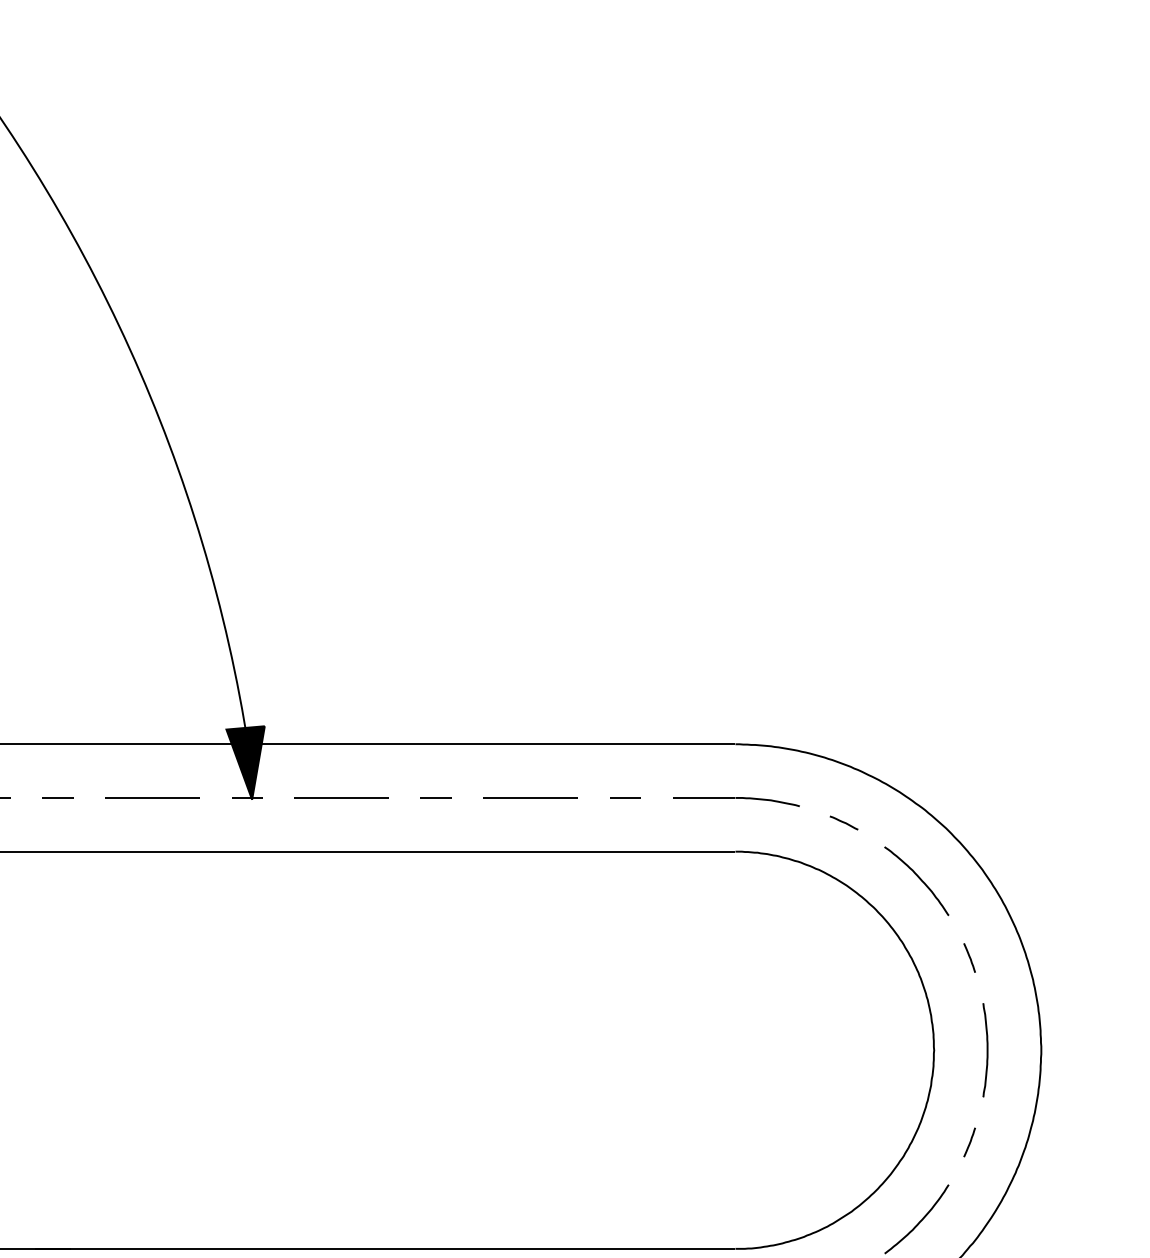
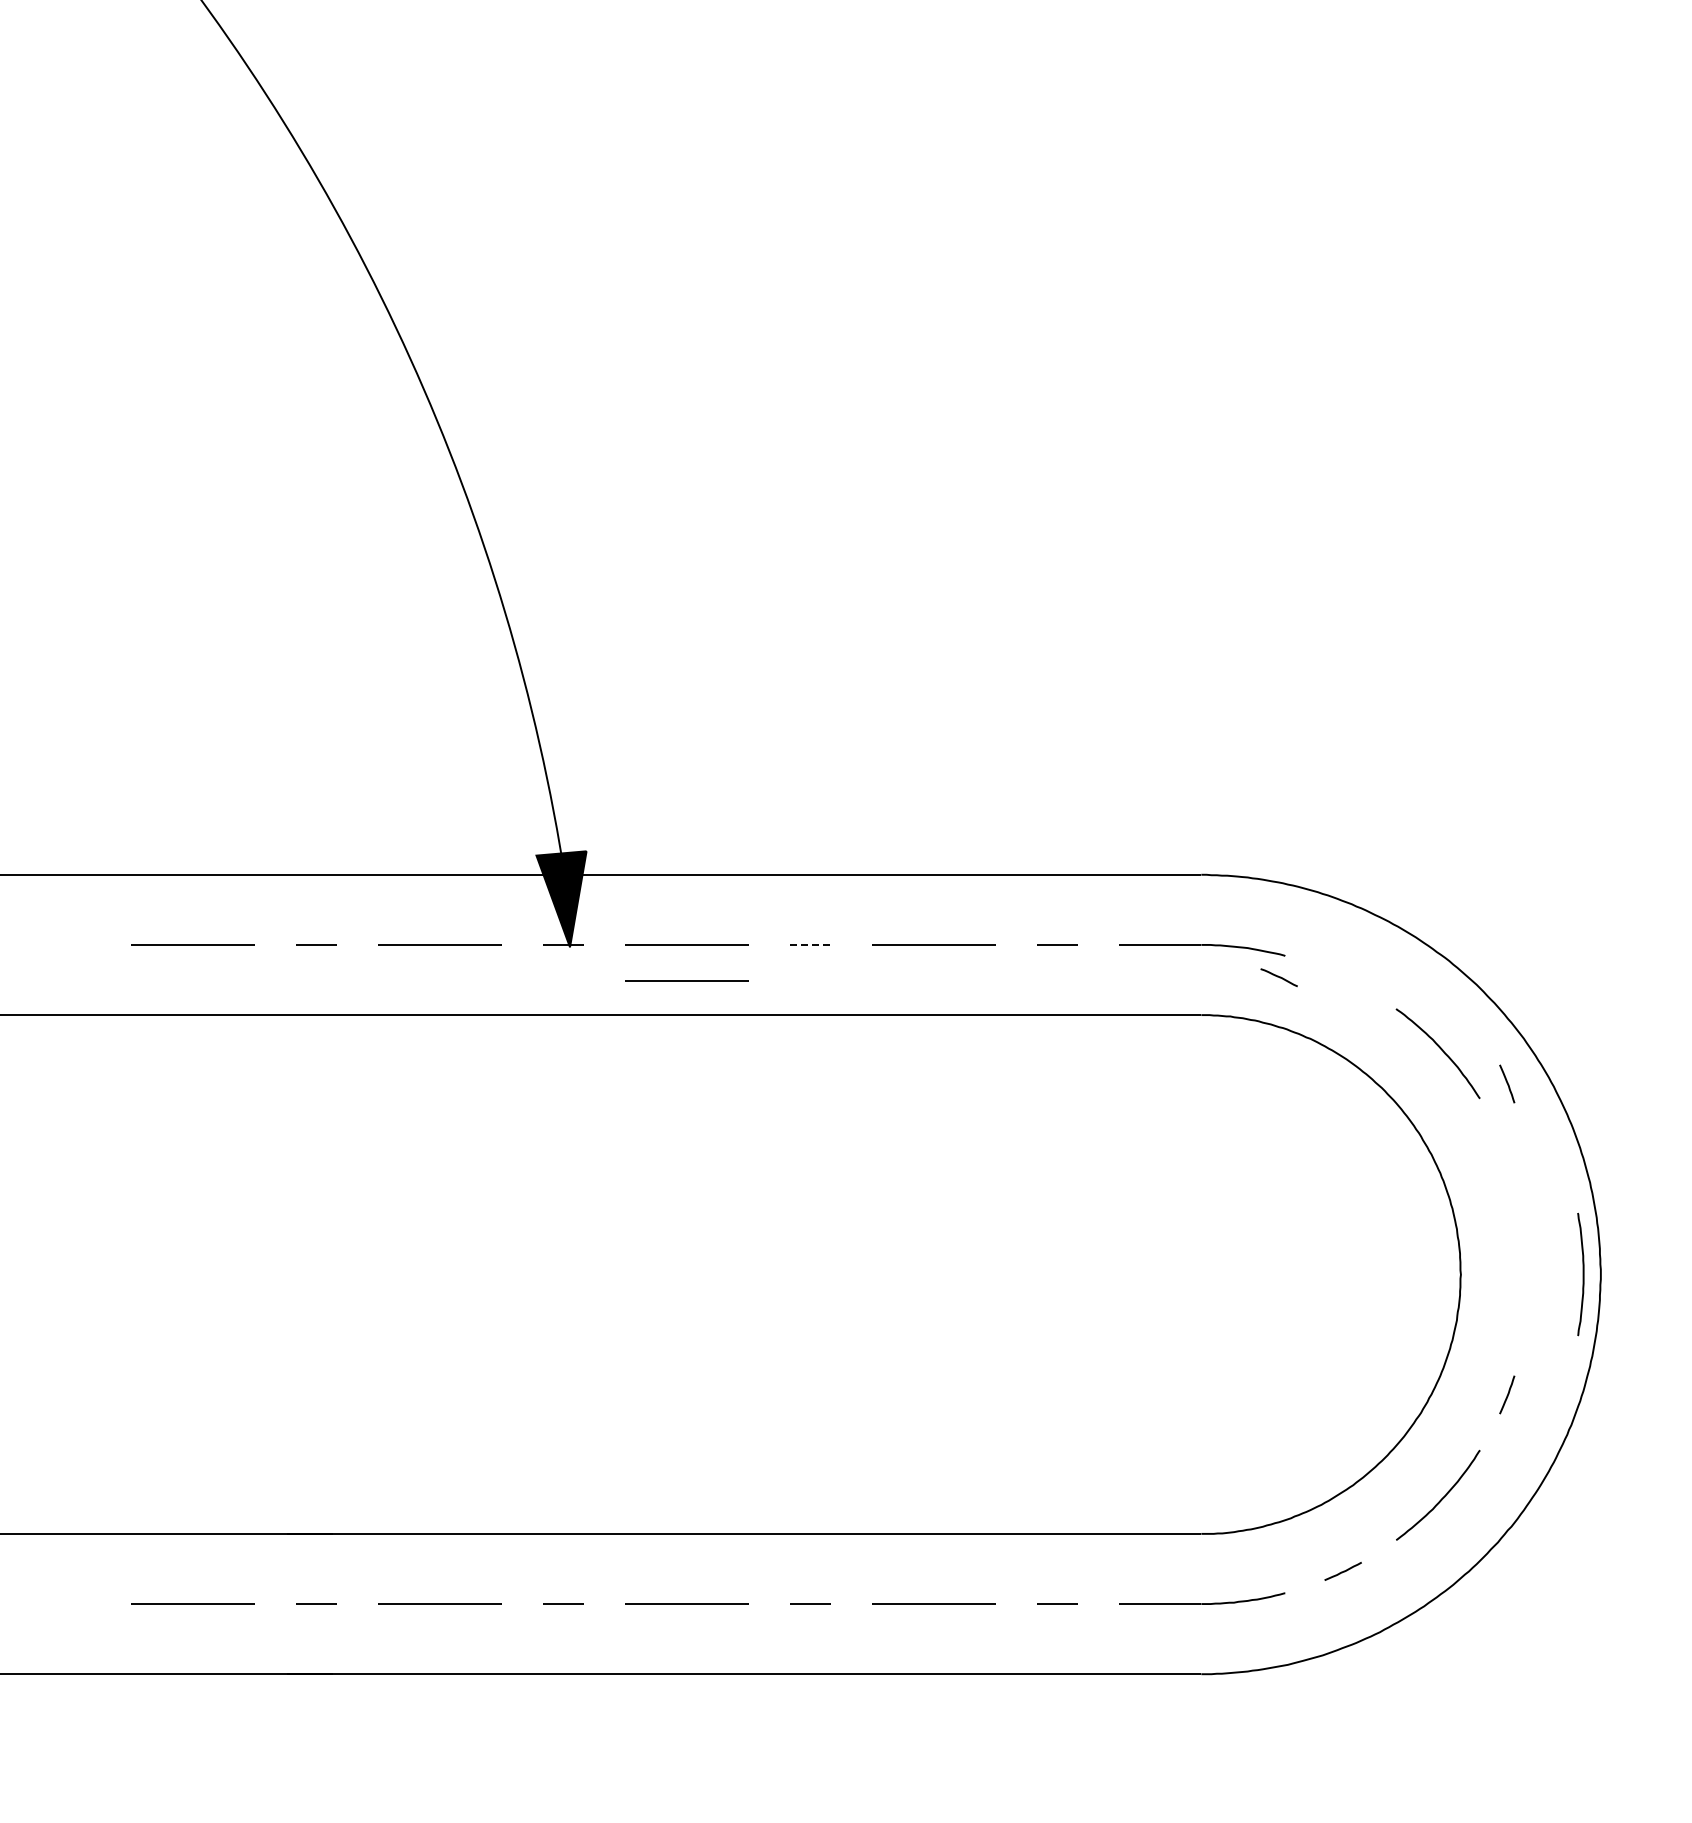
line: (436, 797) -> (810, 944), solid -> dashed
line: (843, 822) -> (1278, 977), moved
line: (341, 825) -> (686, 980), added
line: (969, 957) -> (1507, 1083), moved
part: (985, 1050) -> (1580, 1274), moved

